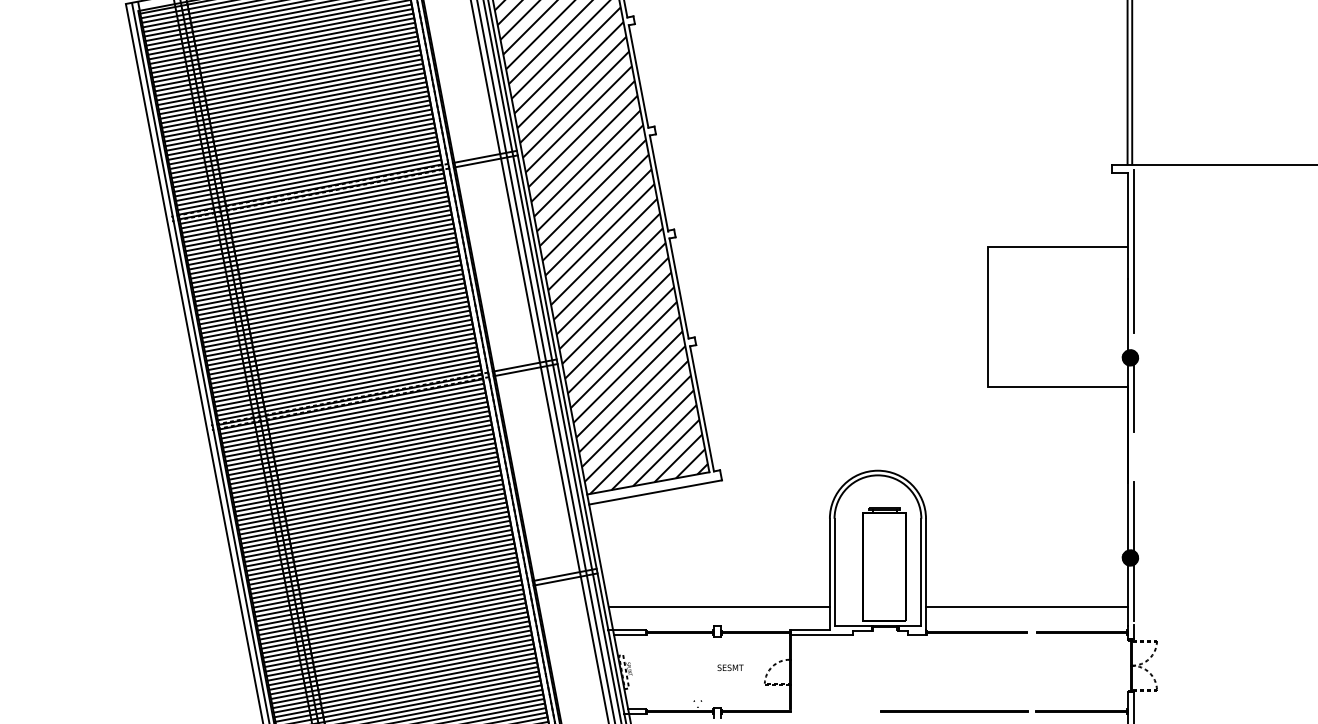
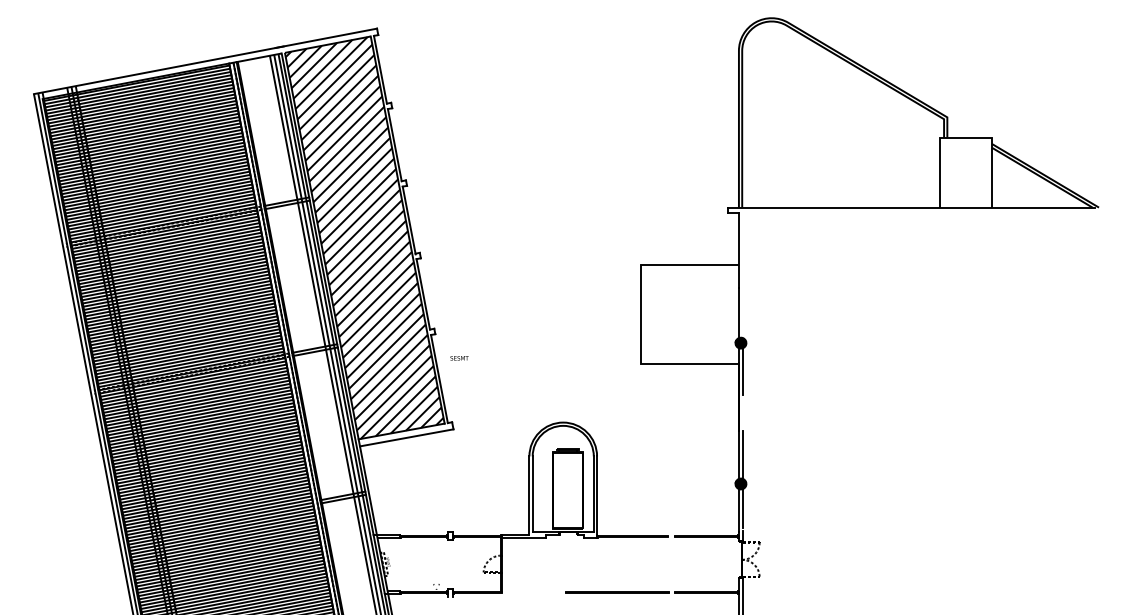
line: (1134, 250) -> (743, 267), removed
line: (719, 607) -> (451, 518), removed
line: (1026, 607) -> (667, 518), removed
text: (730, 668) -> (459, 358), moved

